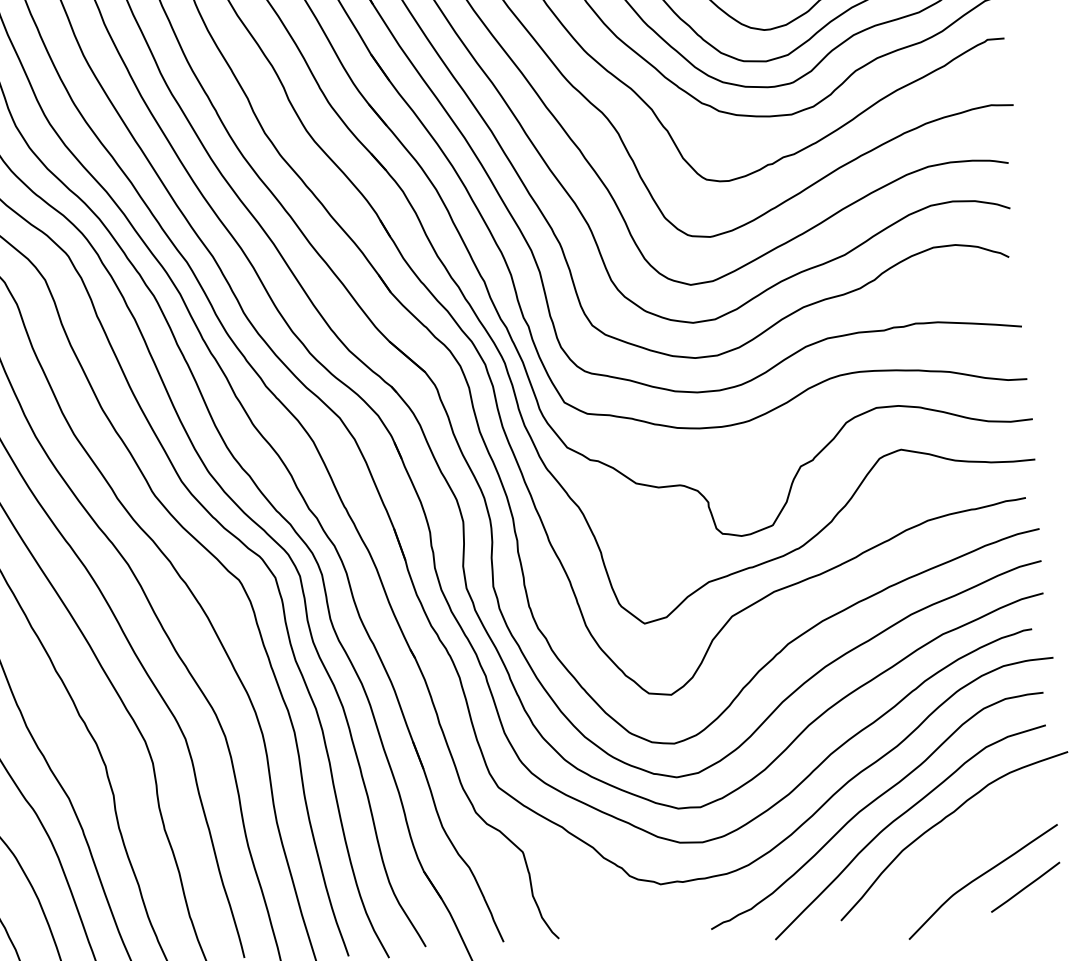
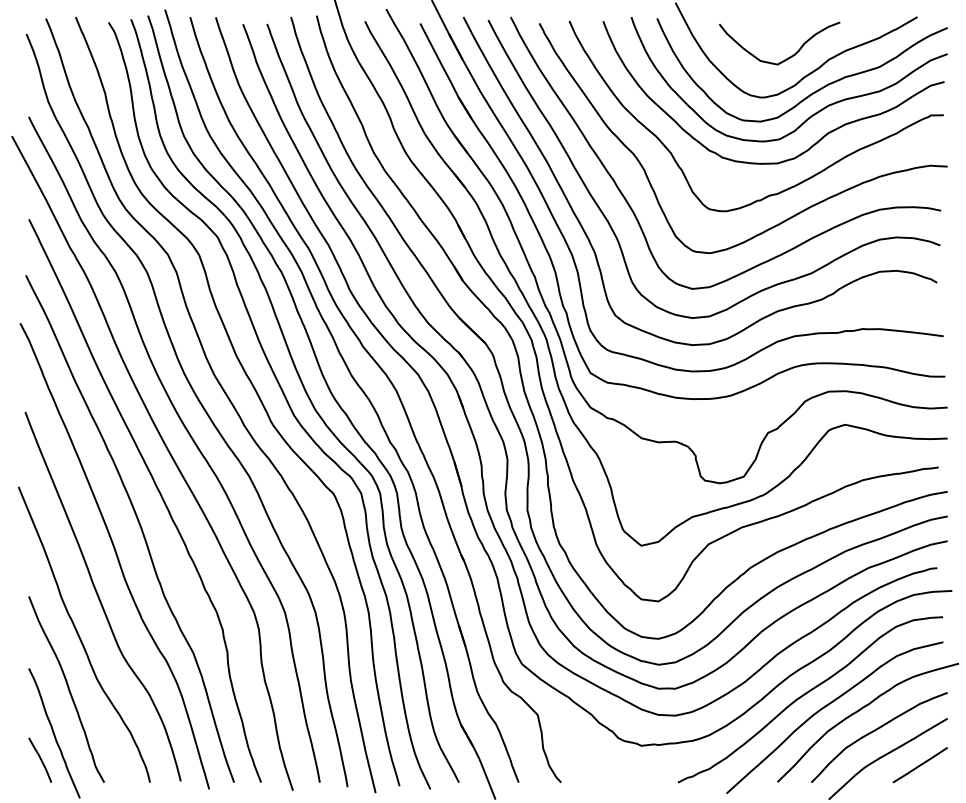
curve: (964, 847) -> (875, 731), added

